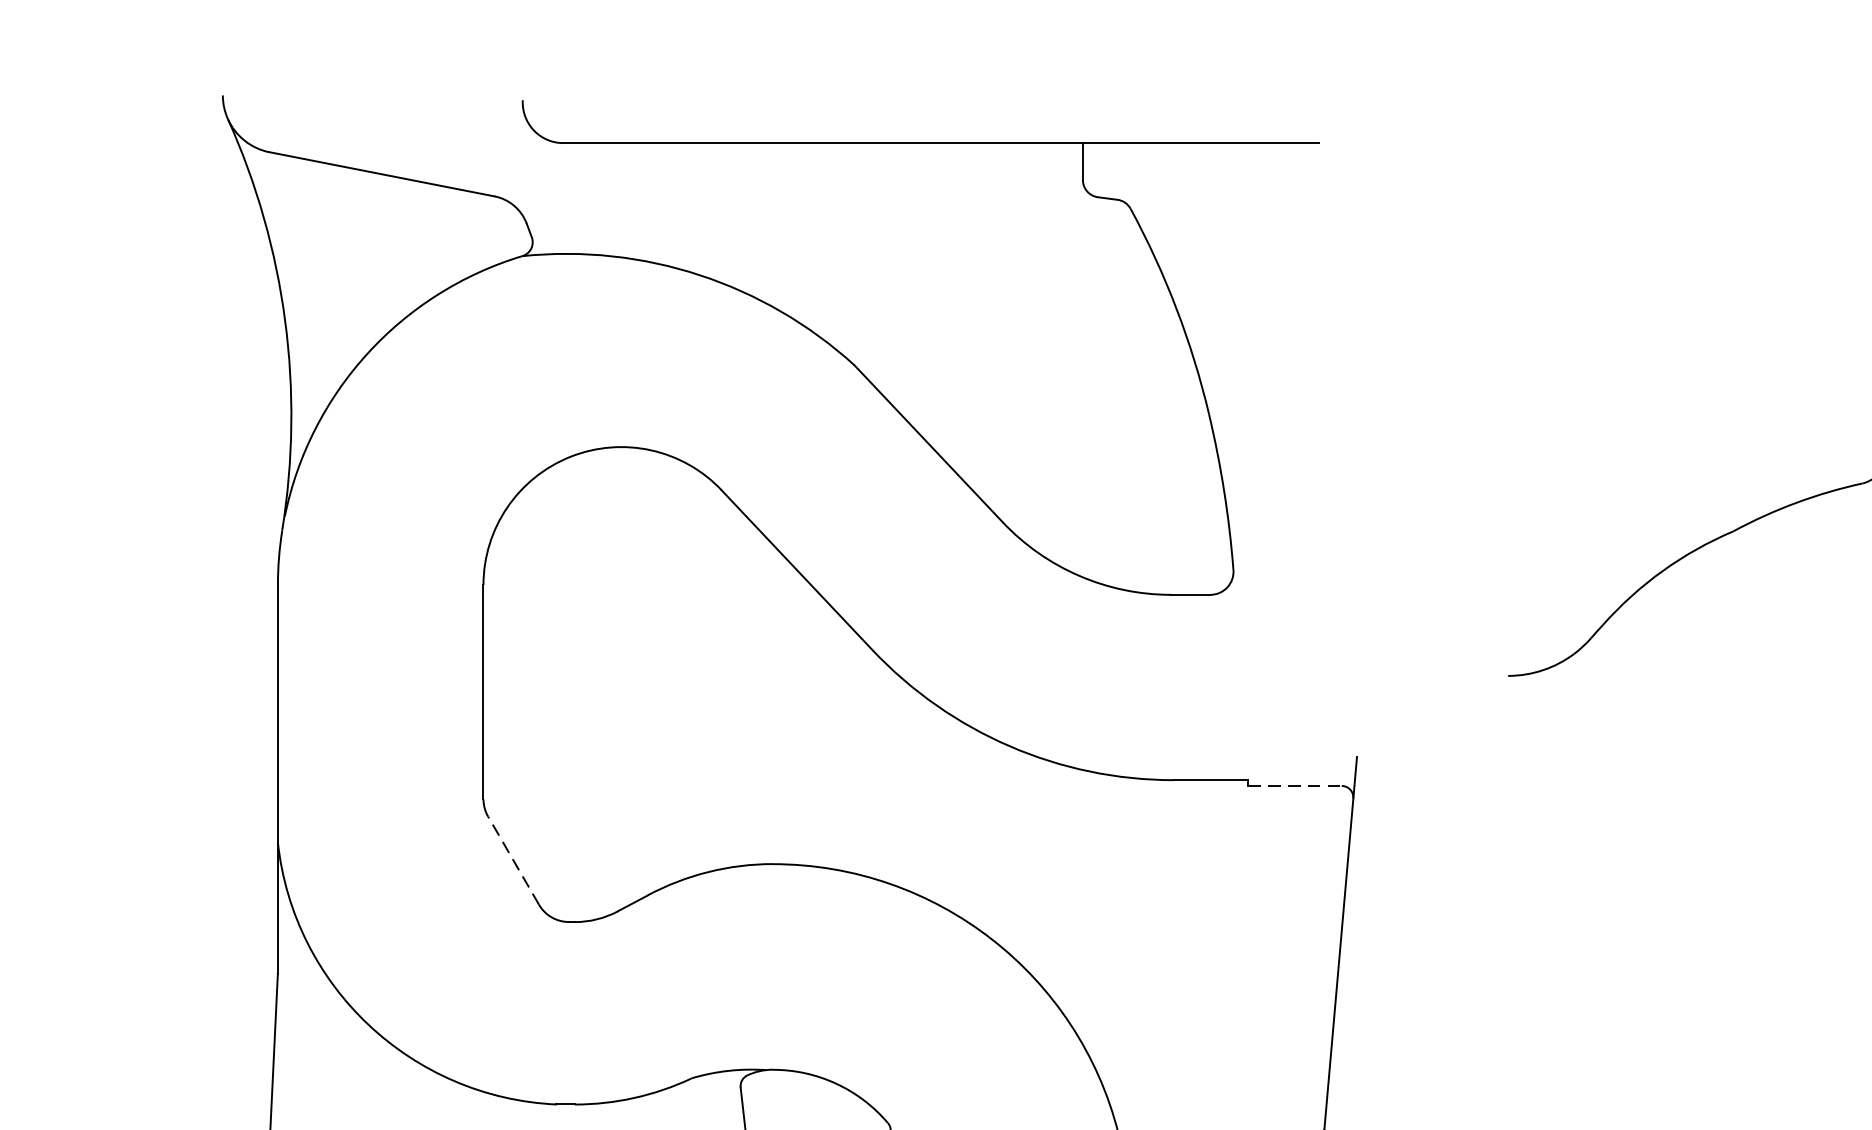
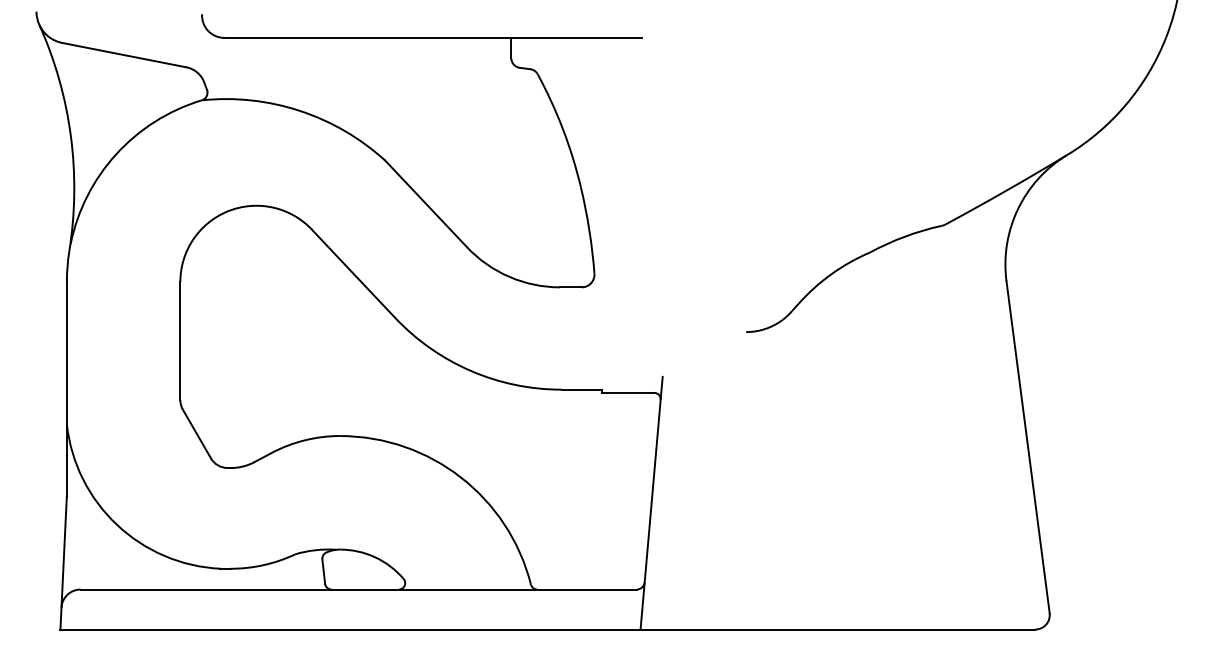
line: (1295, 785) -> (628, 392), dashed -> solid
line: (512, 859) -> (196, 433), dashed -> solid

